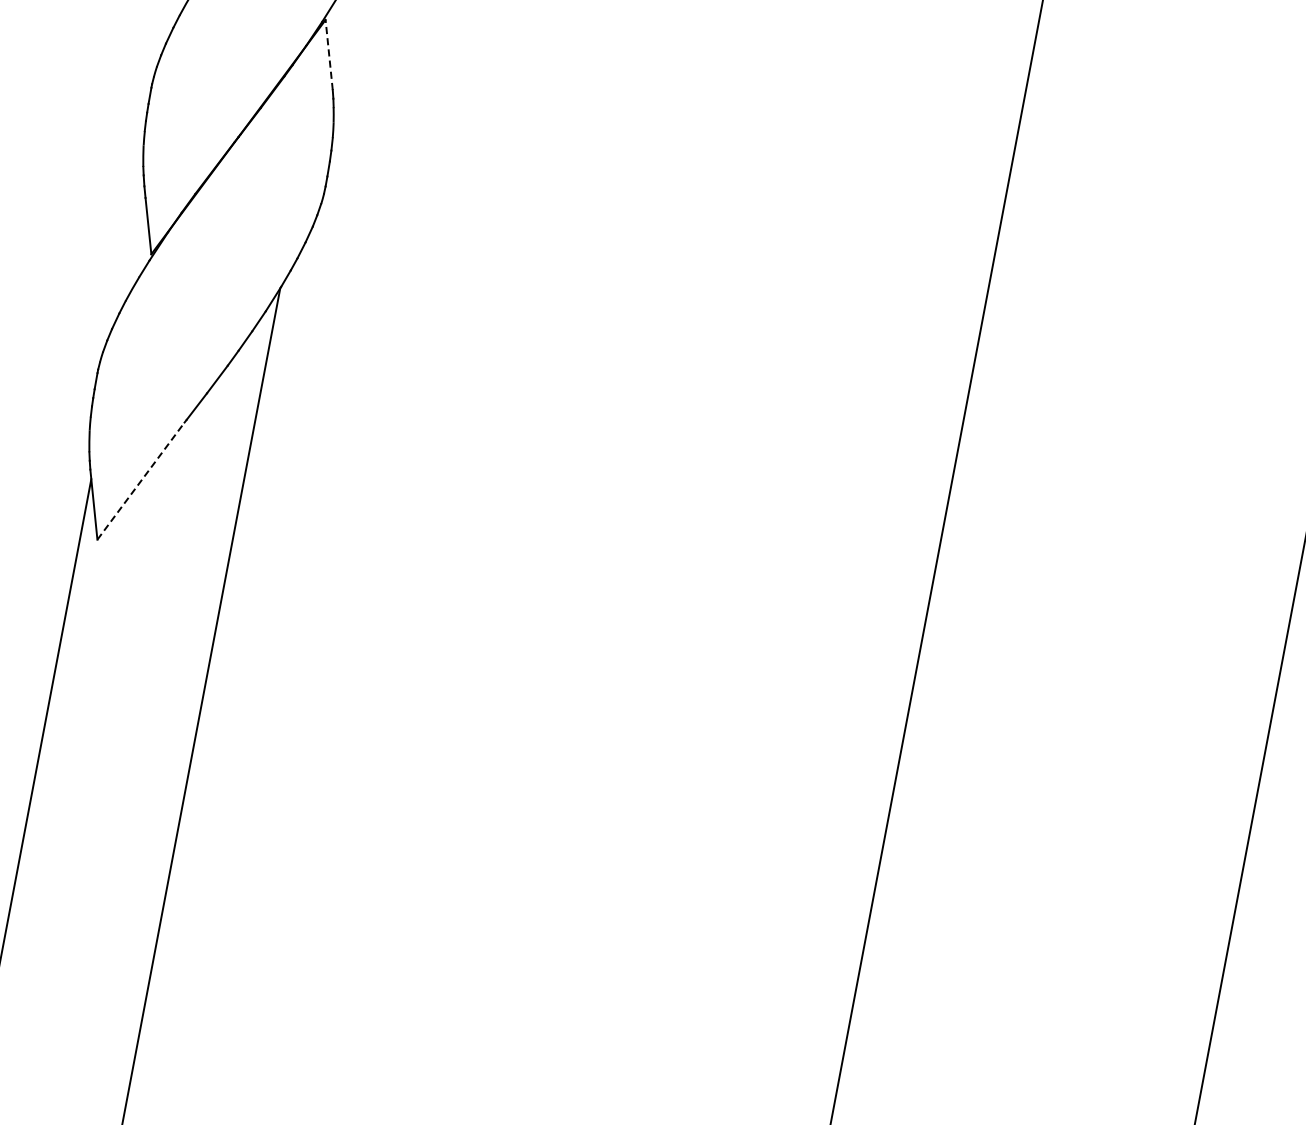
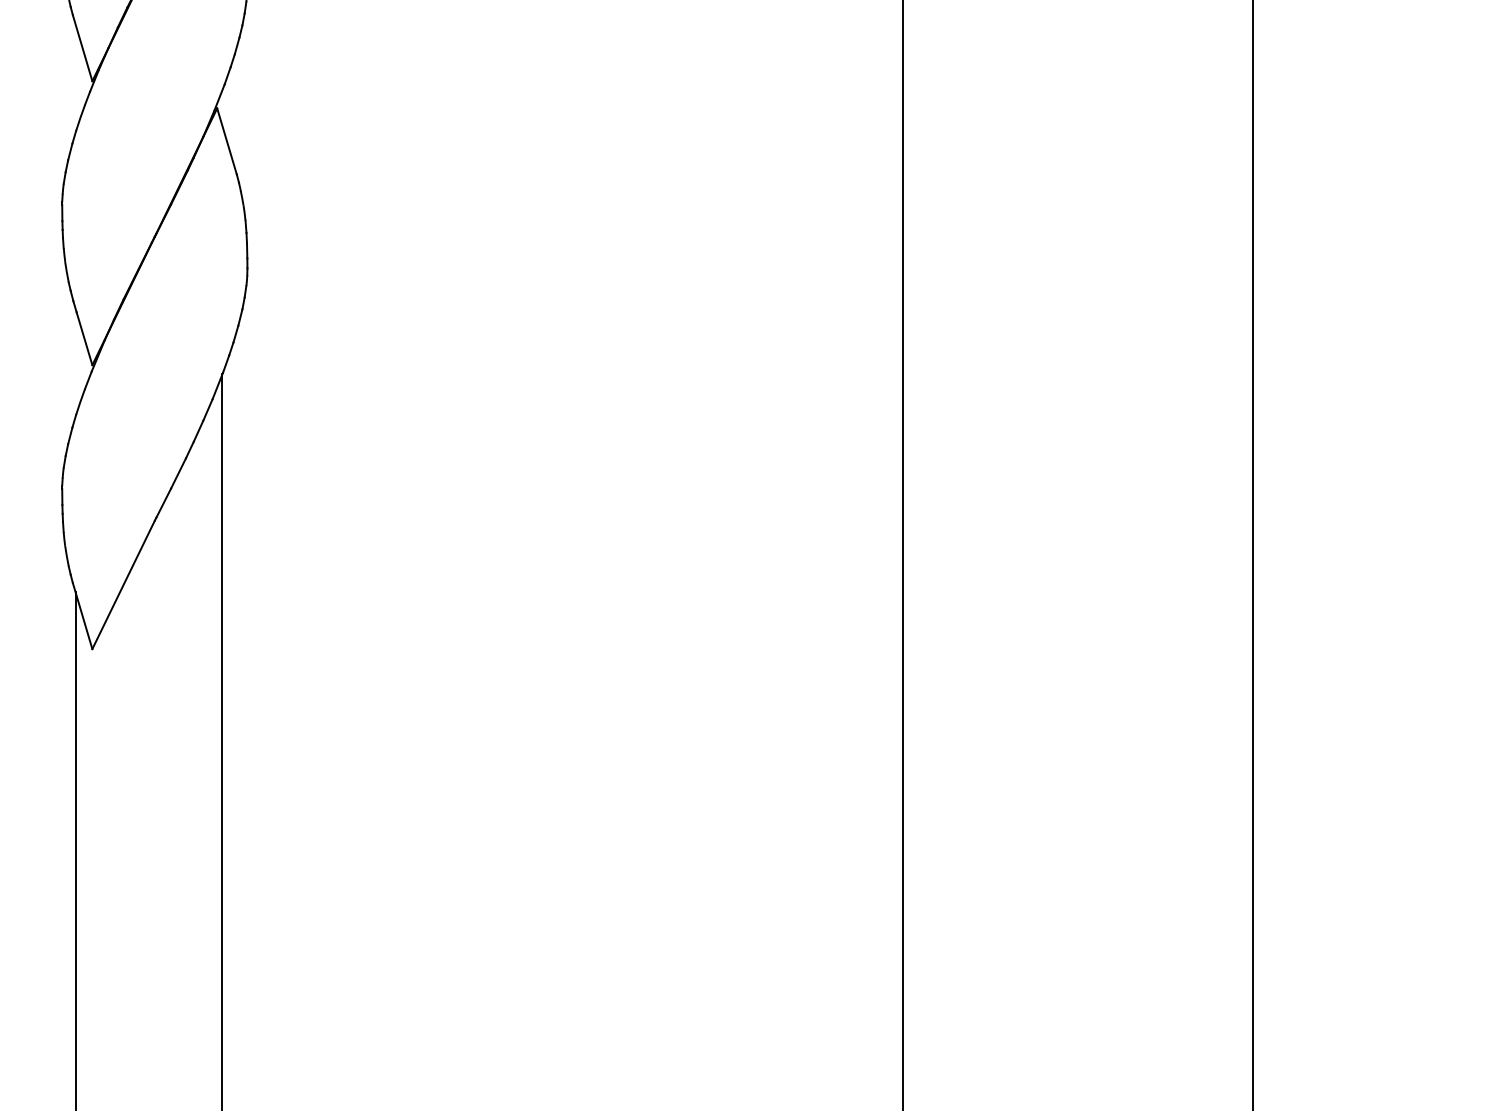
line: (328, 53) -> (226, 140), dashed -> solid
line: (140, 480) -> (123, 584), dashed -> solid

